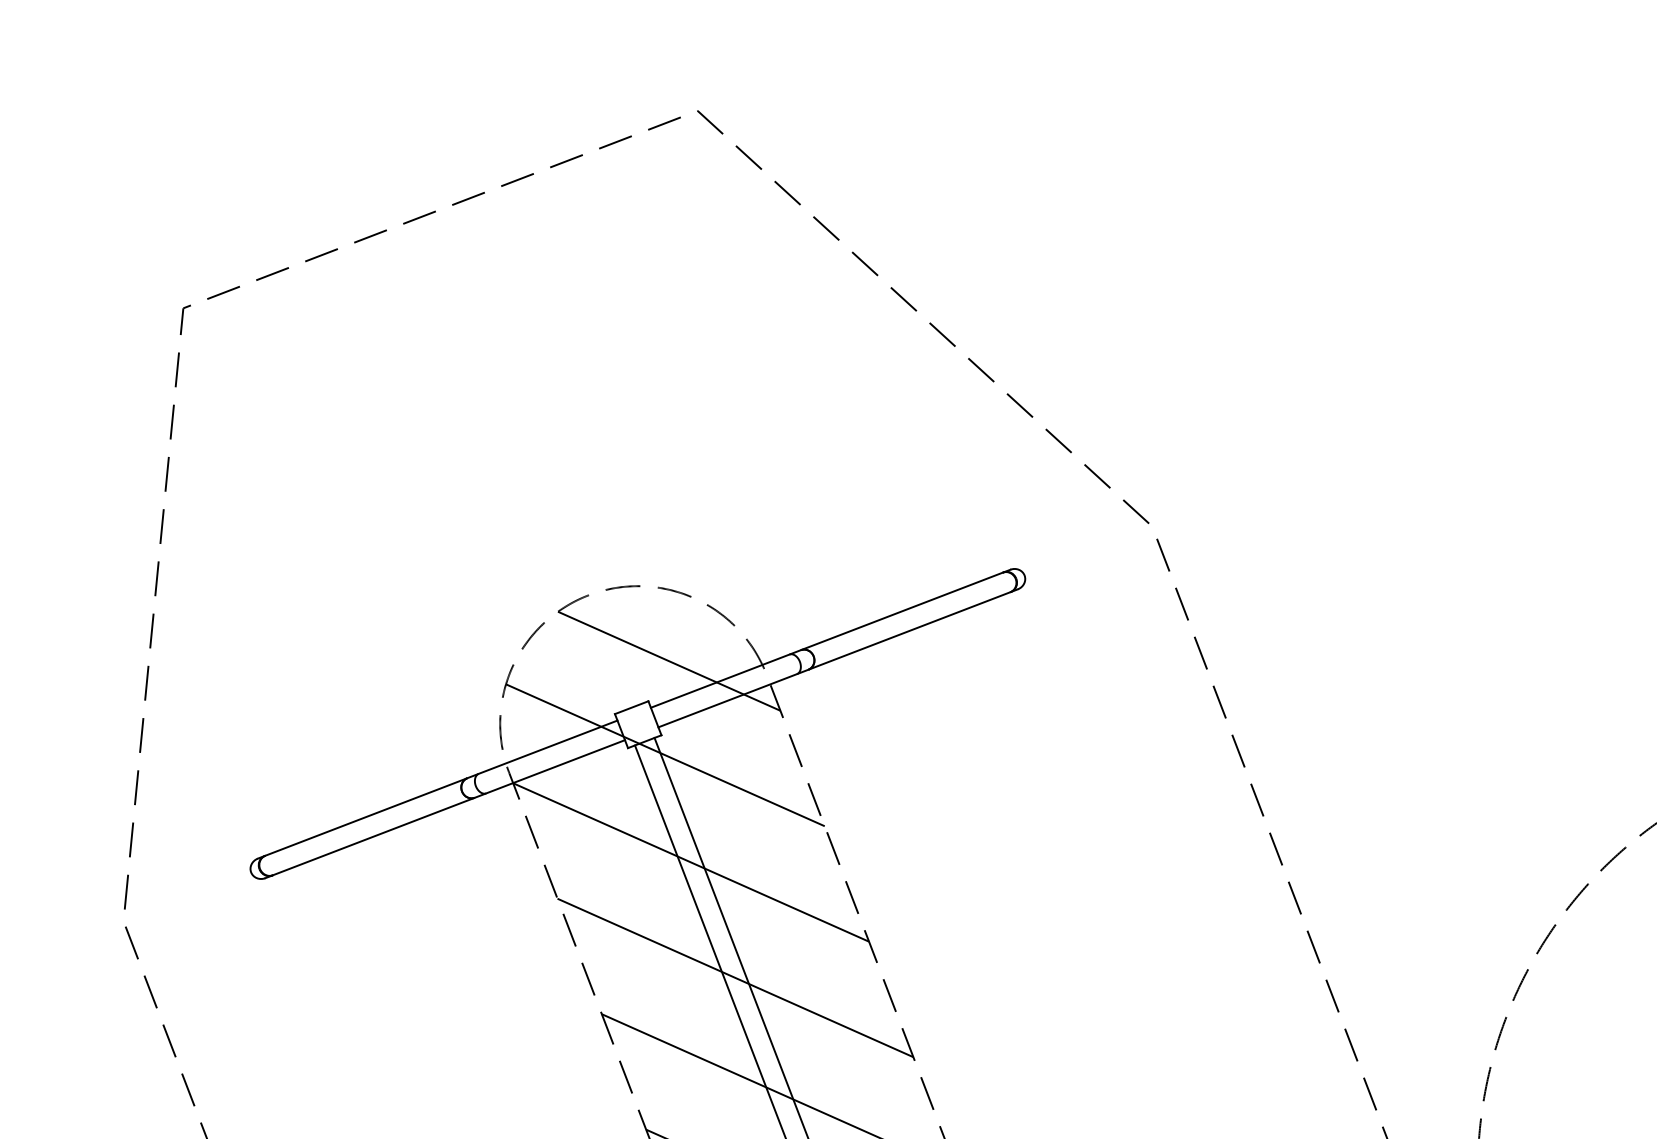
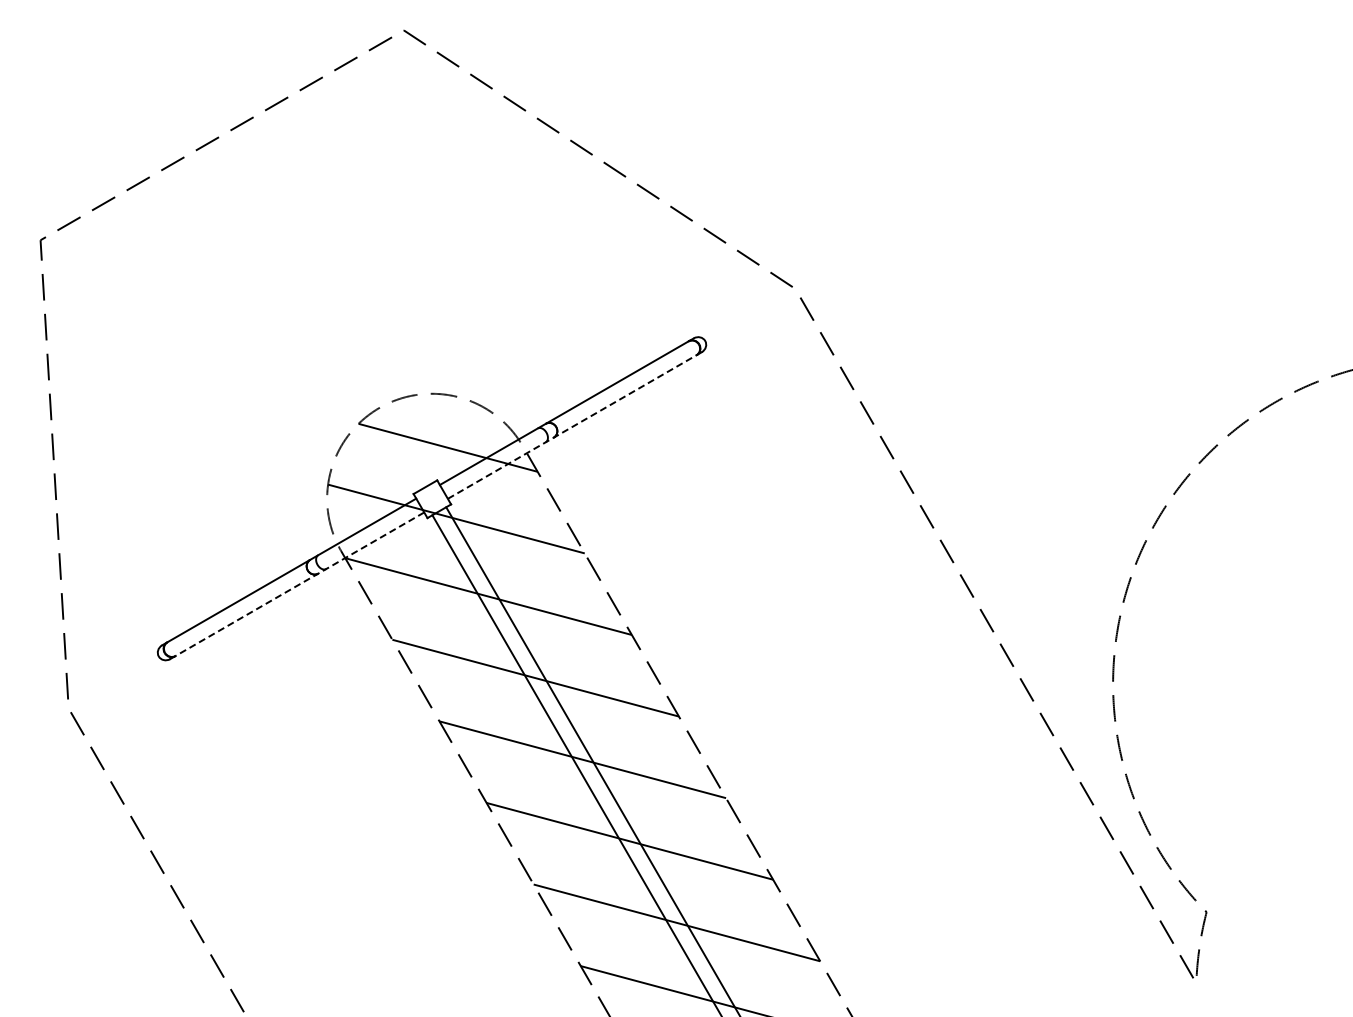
line: (834, 660) -> (572, 427), solid -> dashed
line: (448, 807) -> (299, 584), solid -> dashed

